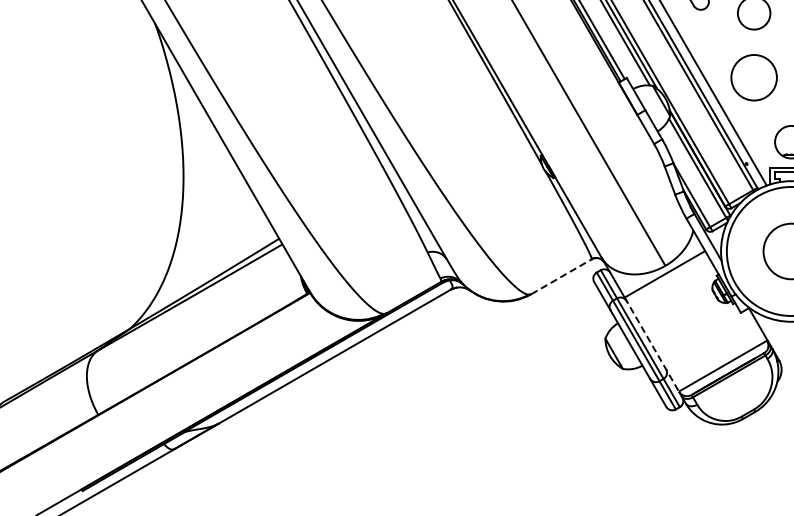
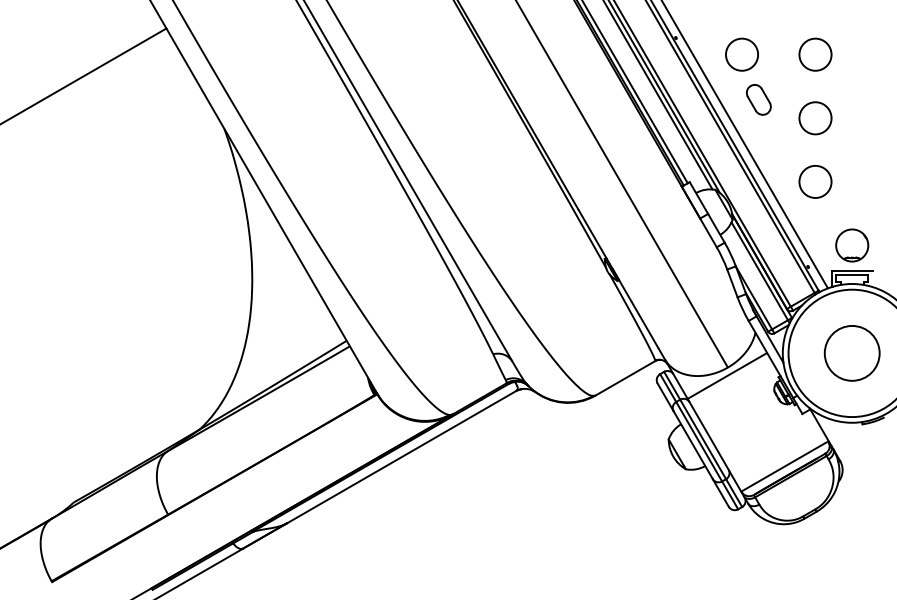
circle: (754, 77) -> (815, 181), size x0.71
line: (561, 276) -> (625, 378), dashed -> solid
line: (651, 344) -> (714, 445), dashed -> solid

